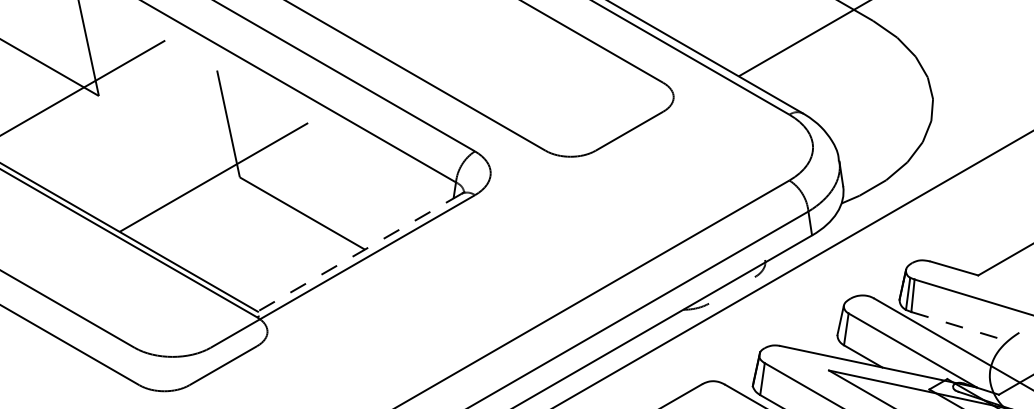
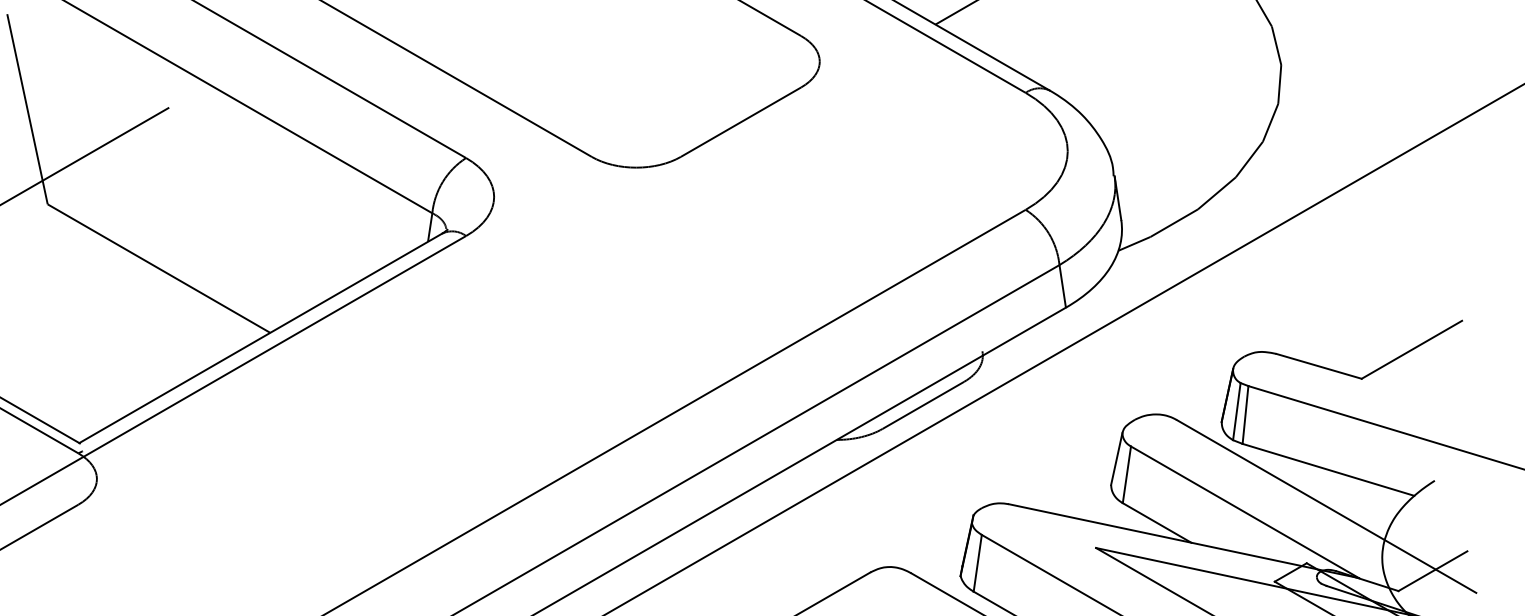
line: (359, 252) -> (260, 337), dashed -> solid
line: (731, 290) -> (922, 405), added
line: (960, 326) -> (1330, 469), dashed -> solid

